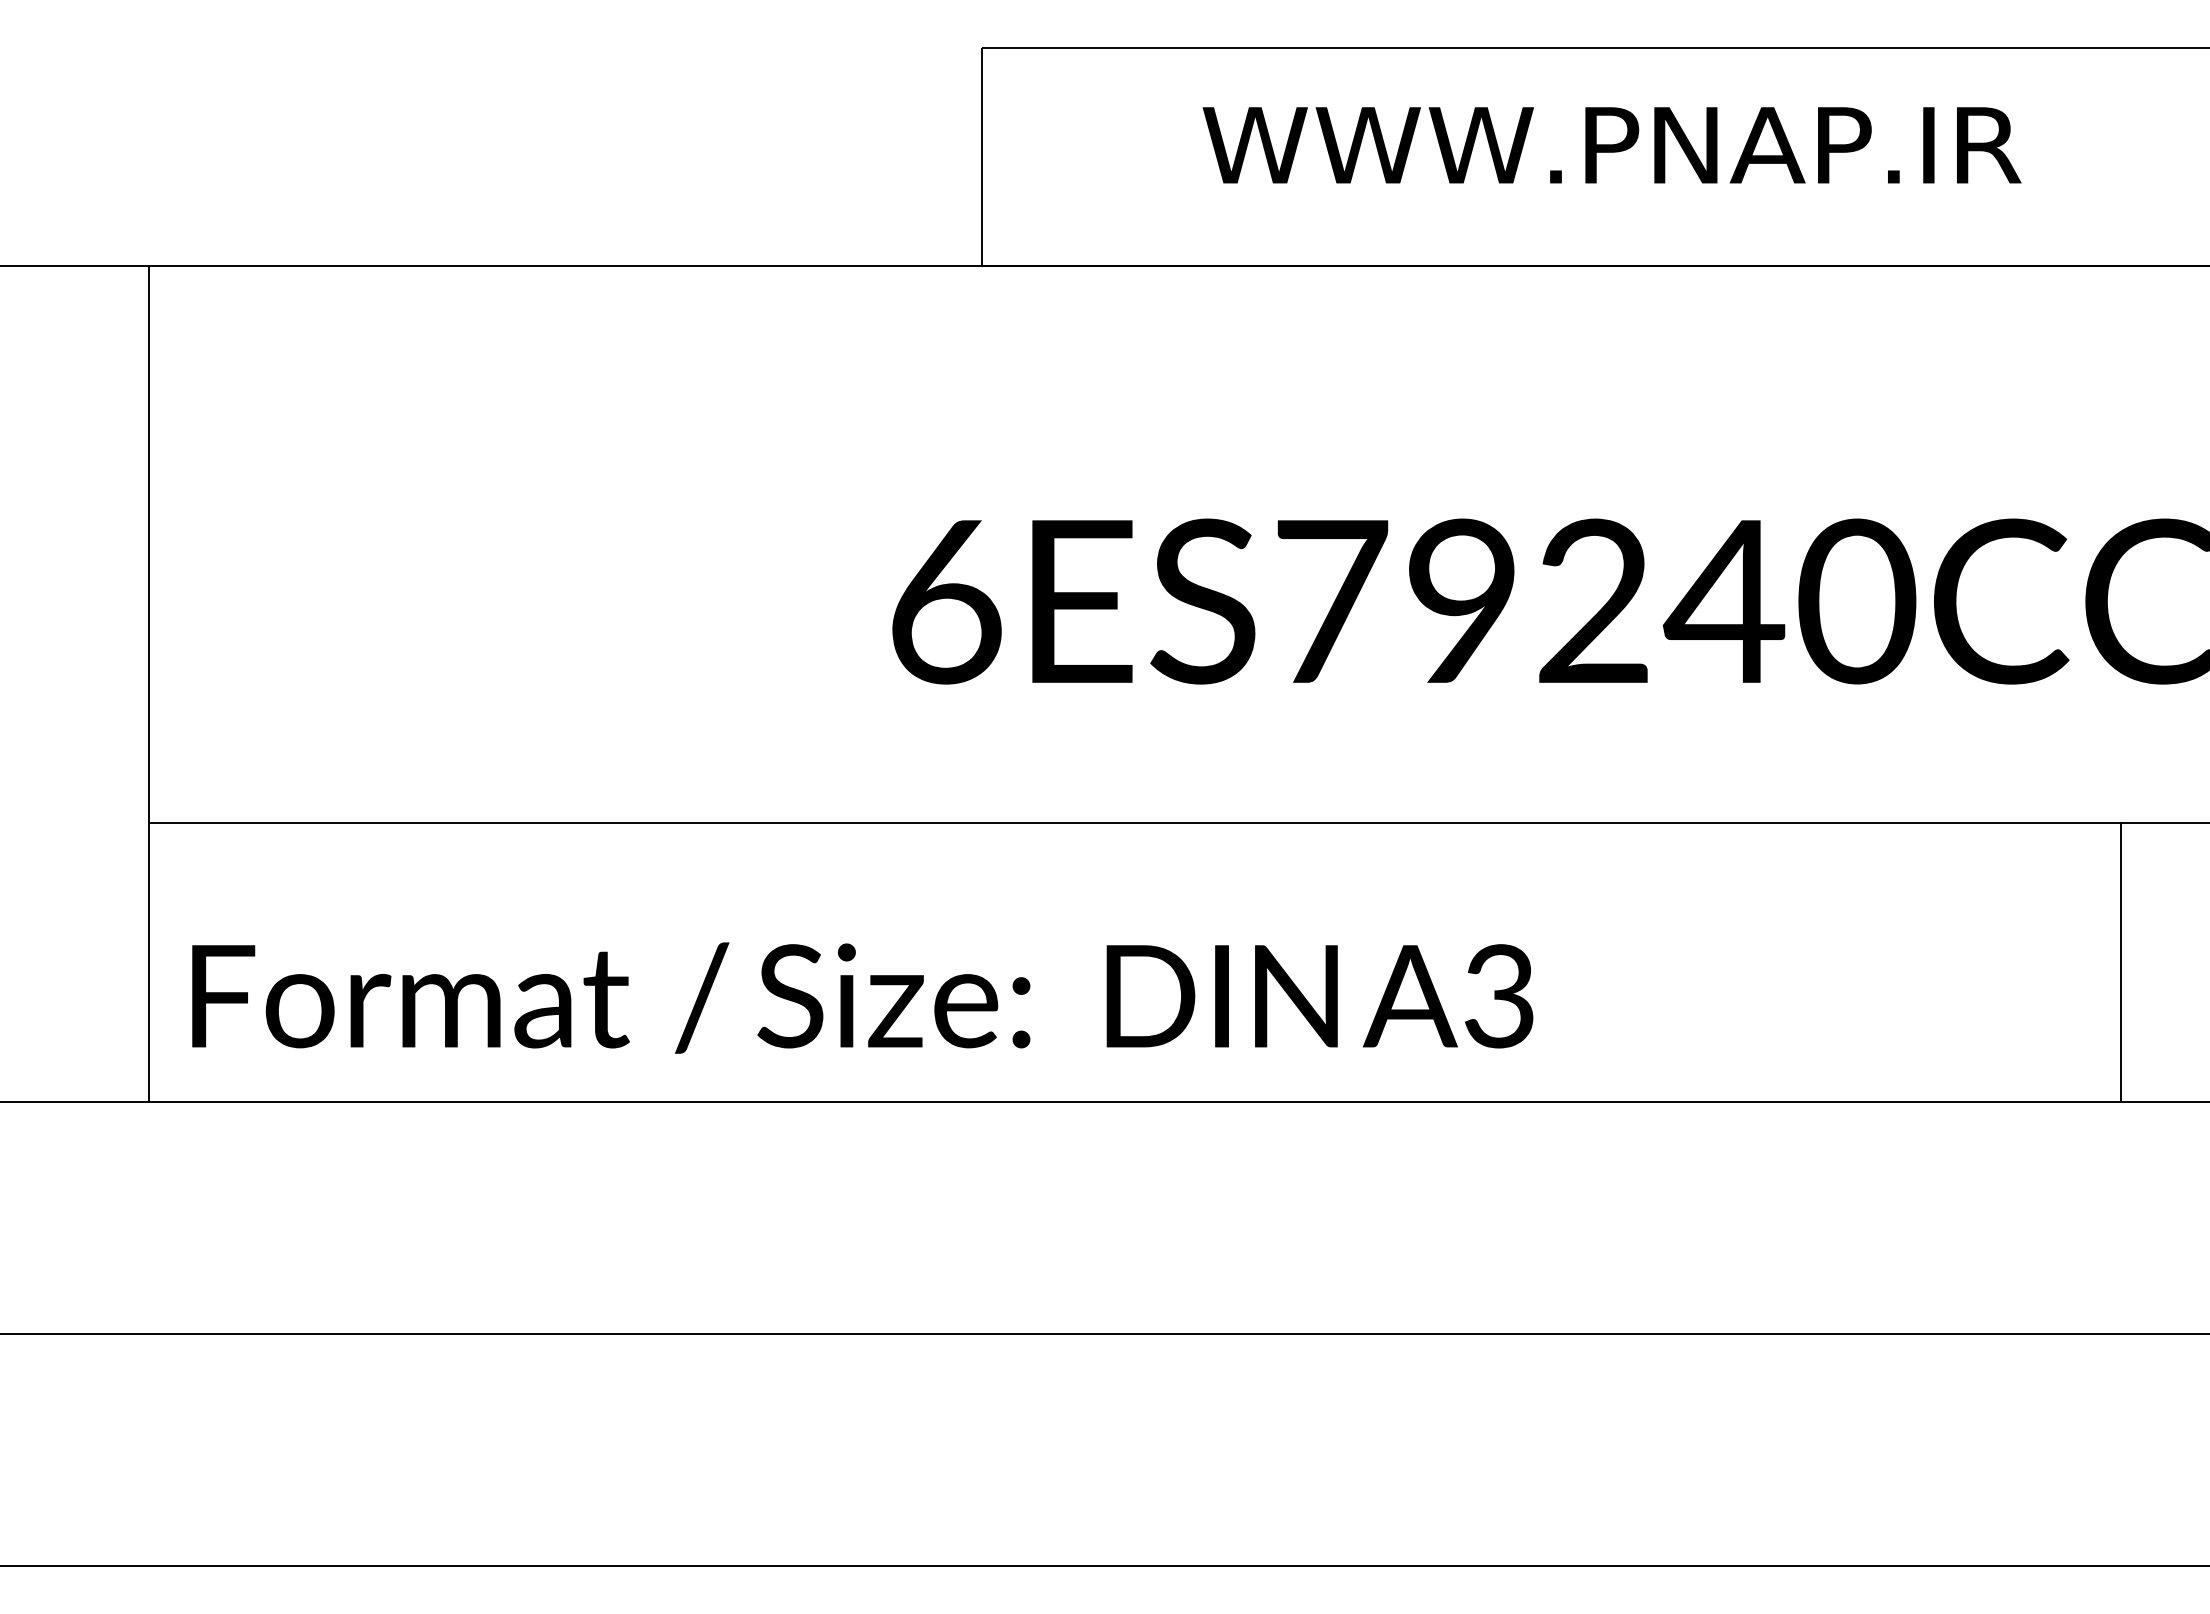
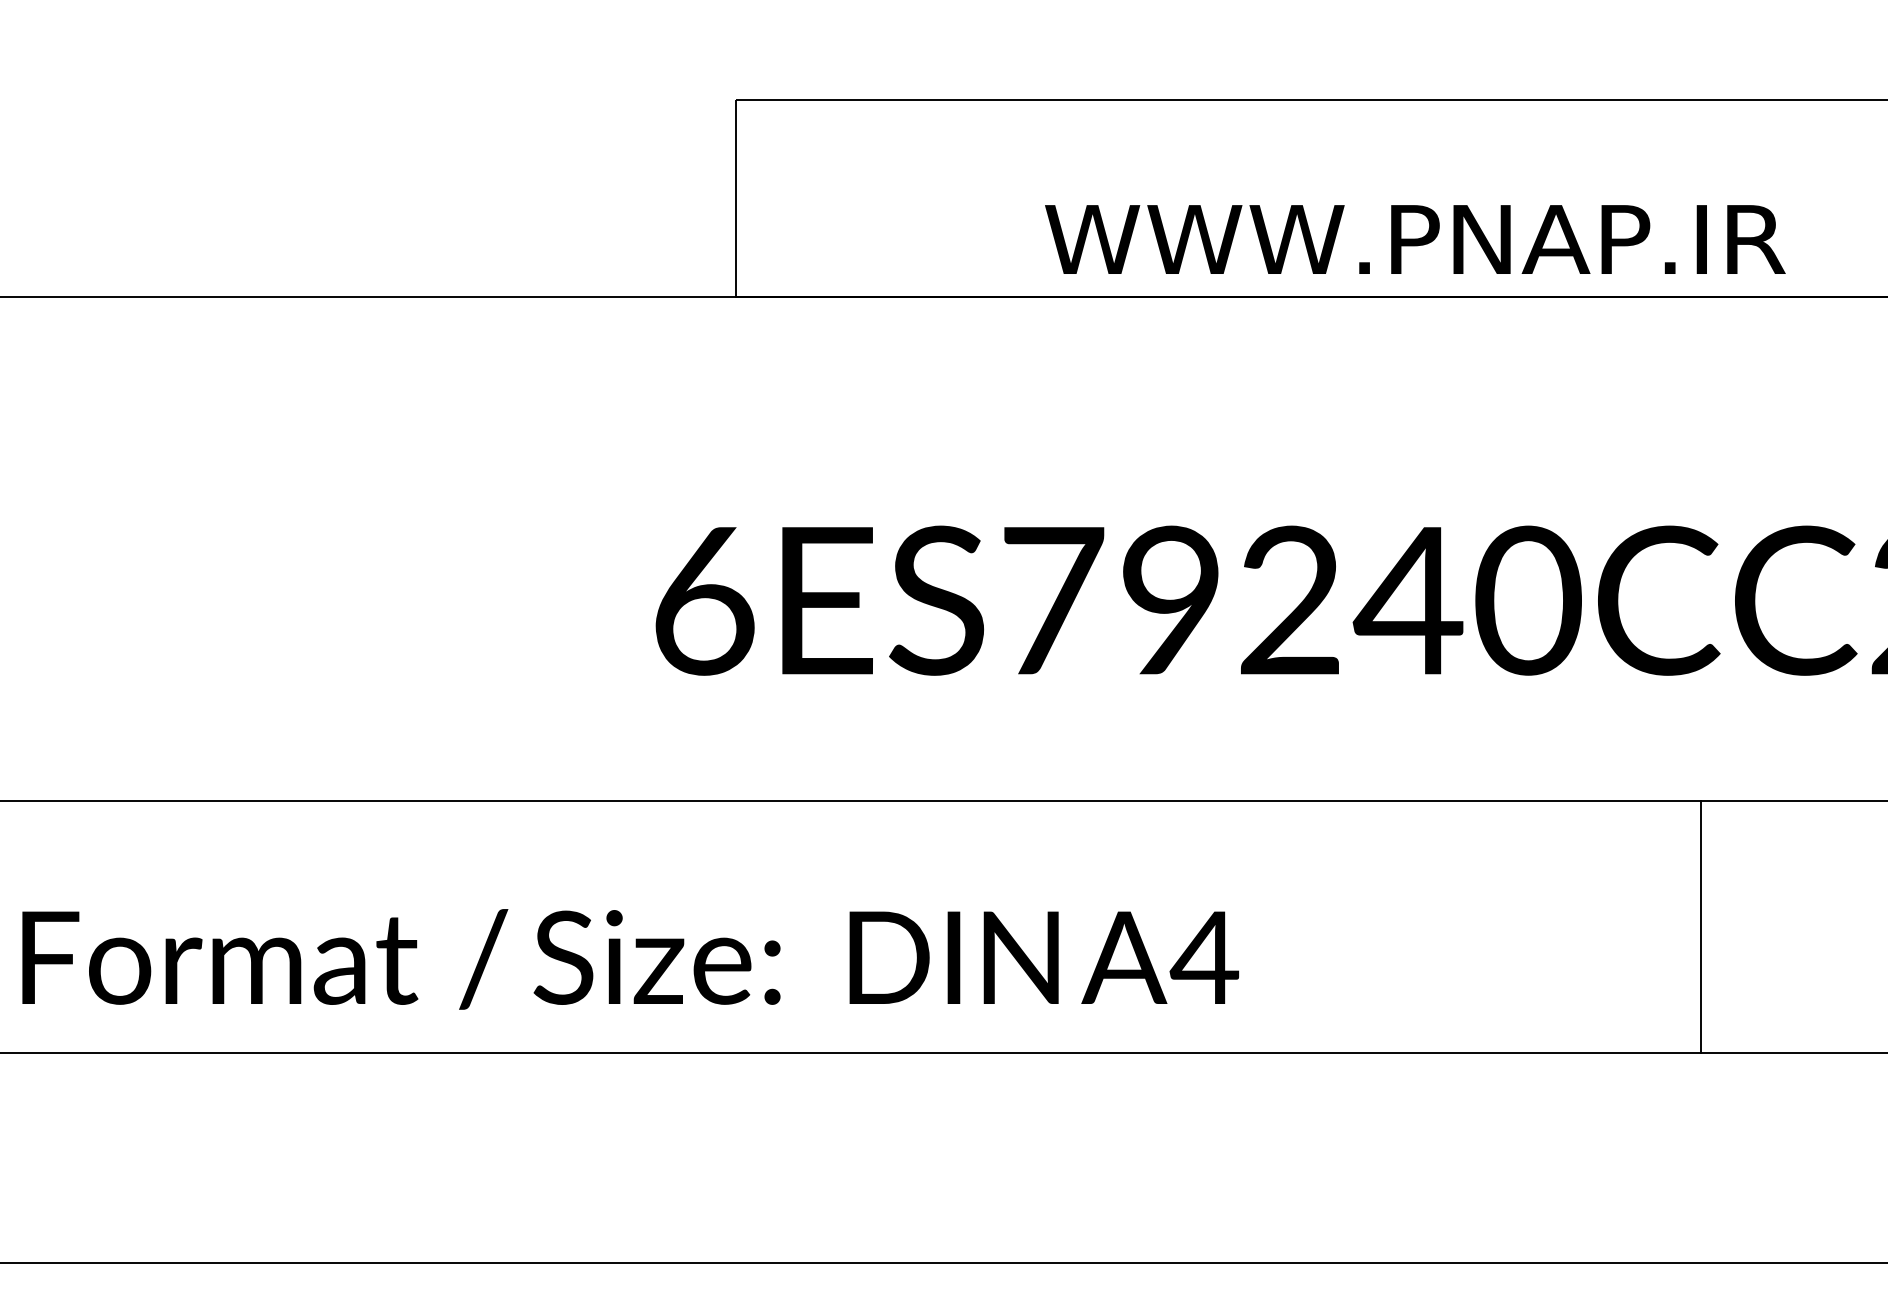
text: (1611, 145) -> (1414, 239), moved
line: (2121, 962) -> (1700, 927), moved
text: (1498, 996) -> (1204, 957), A3 -> A4

